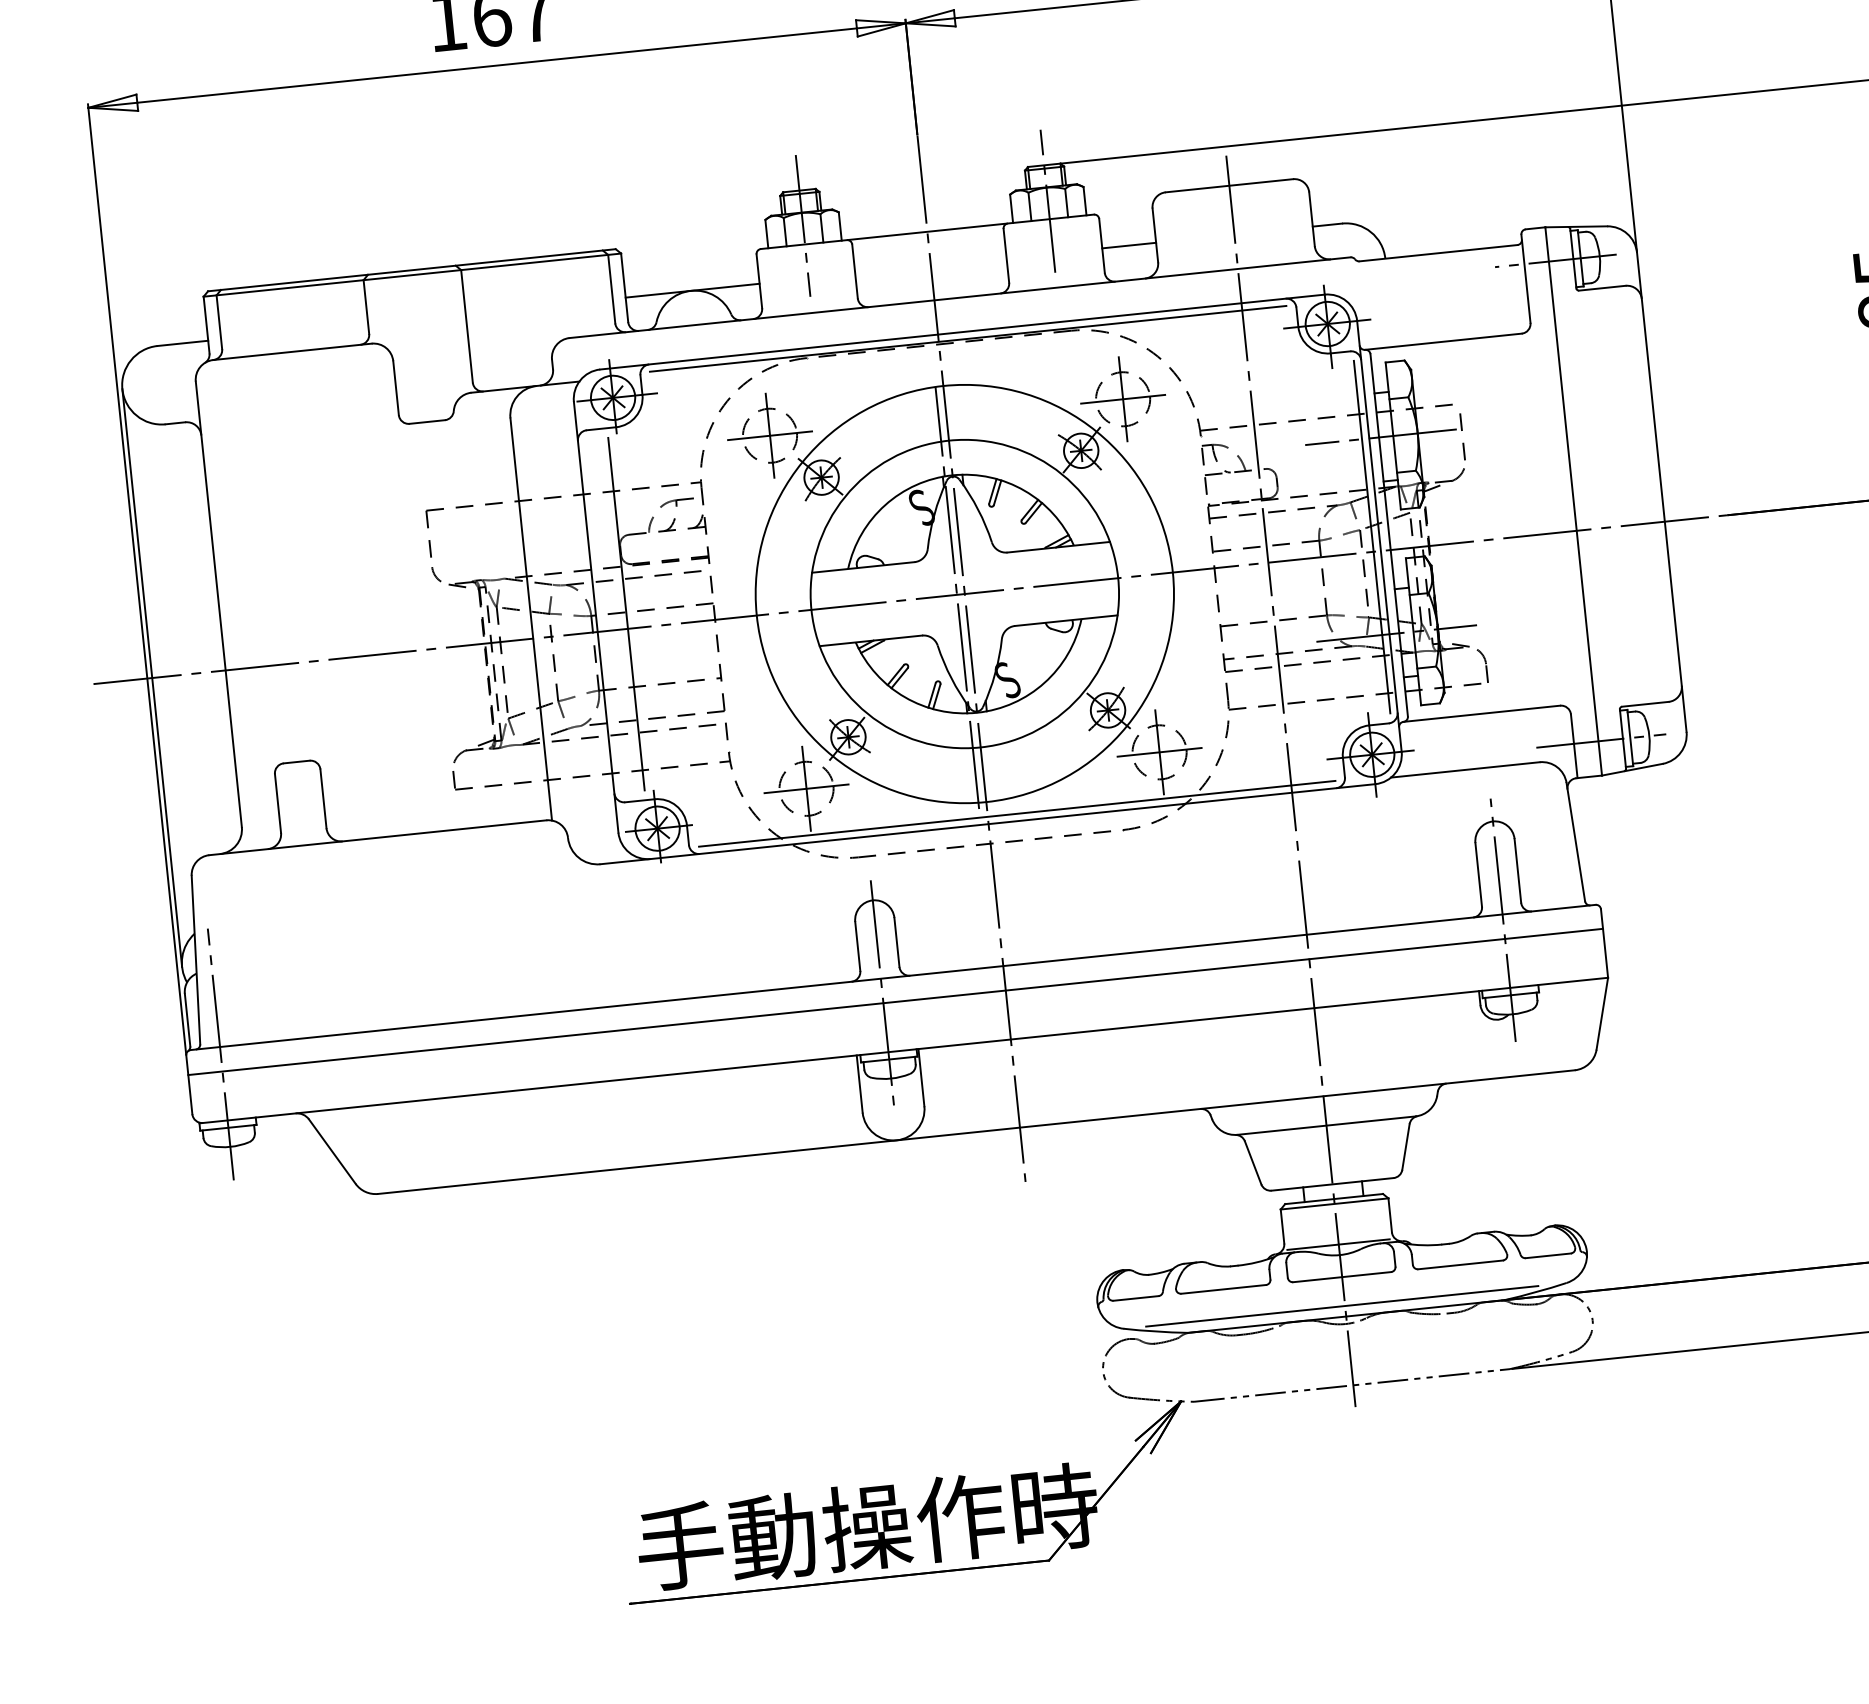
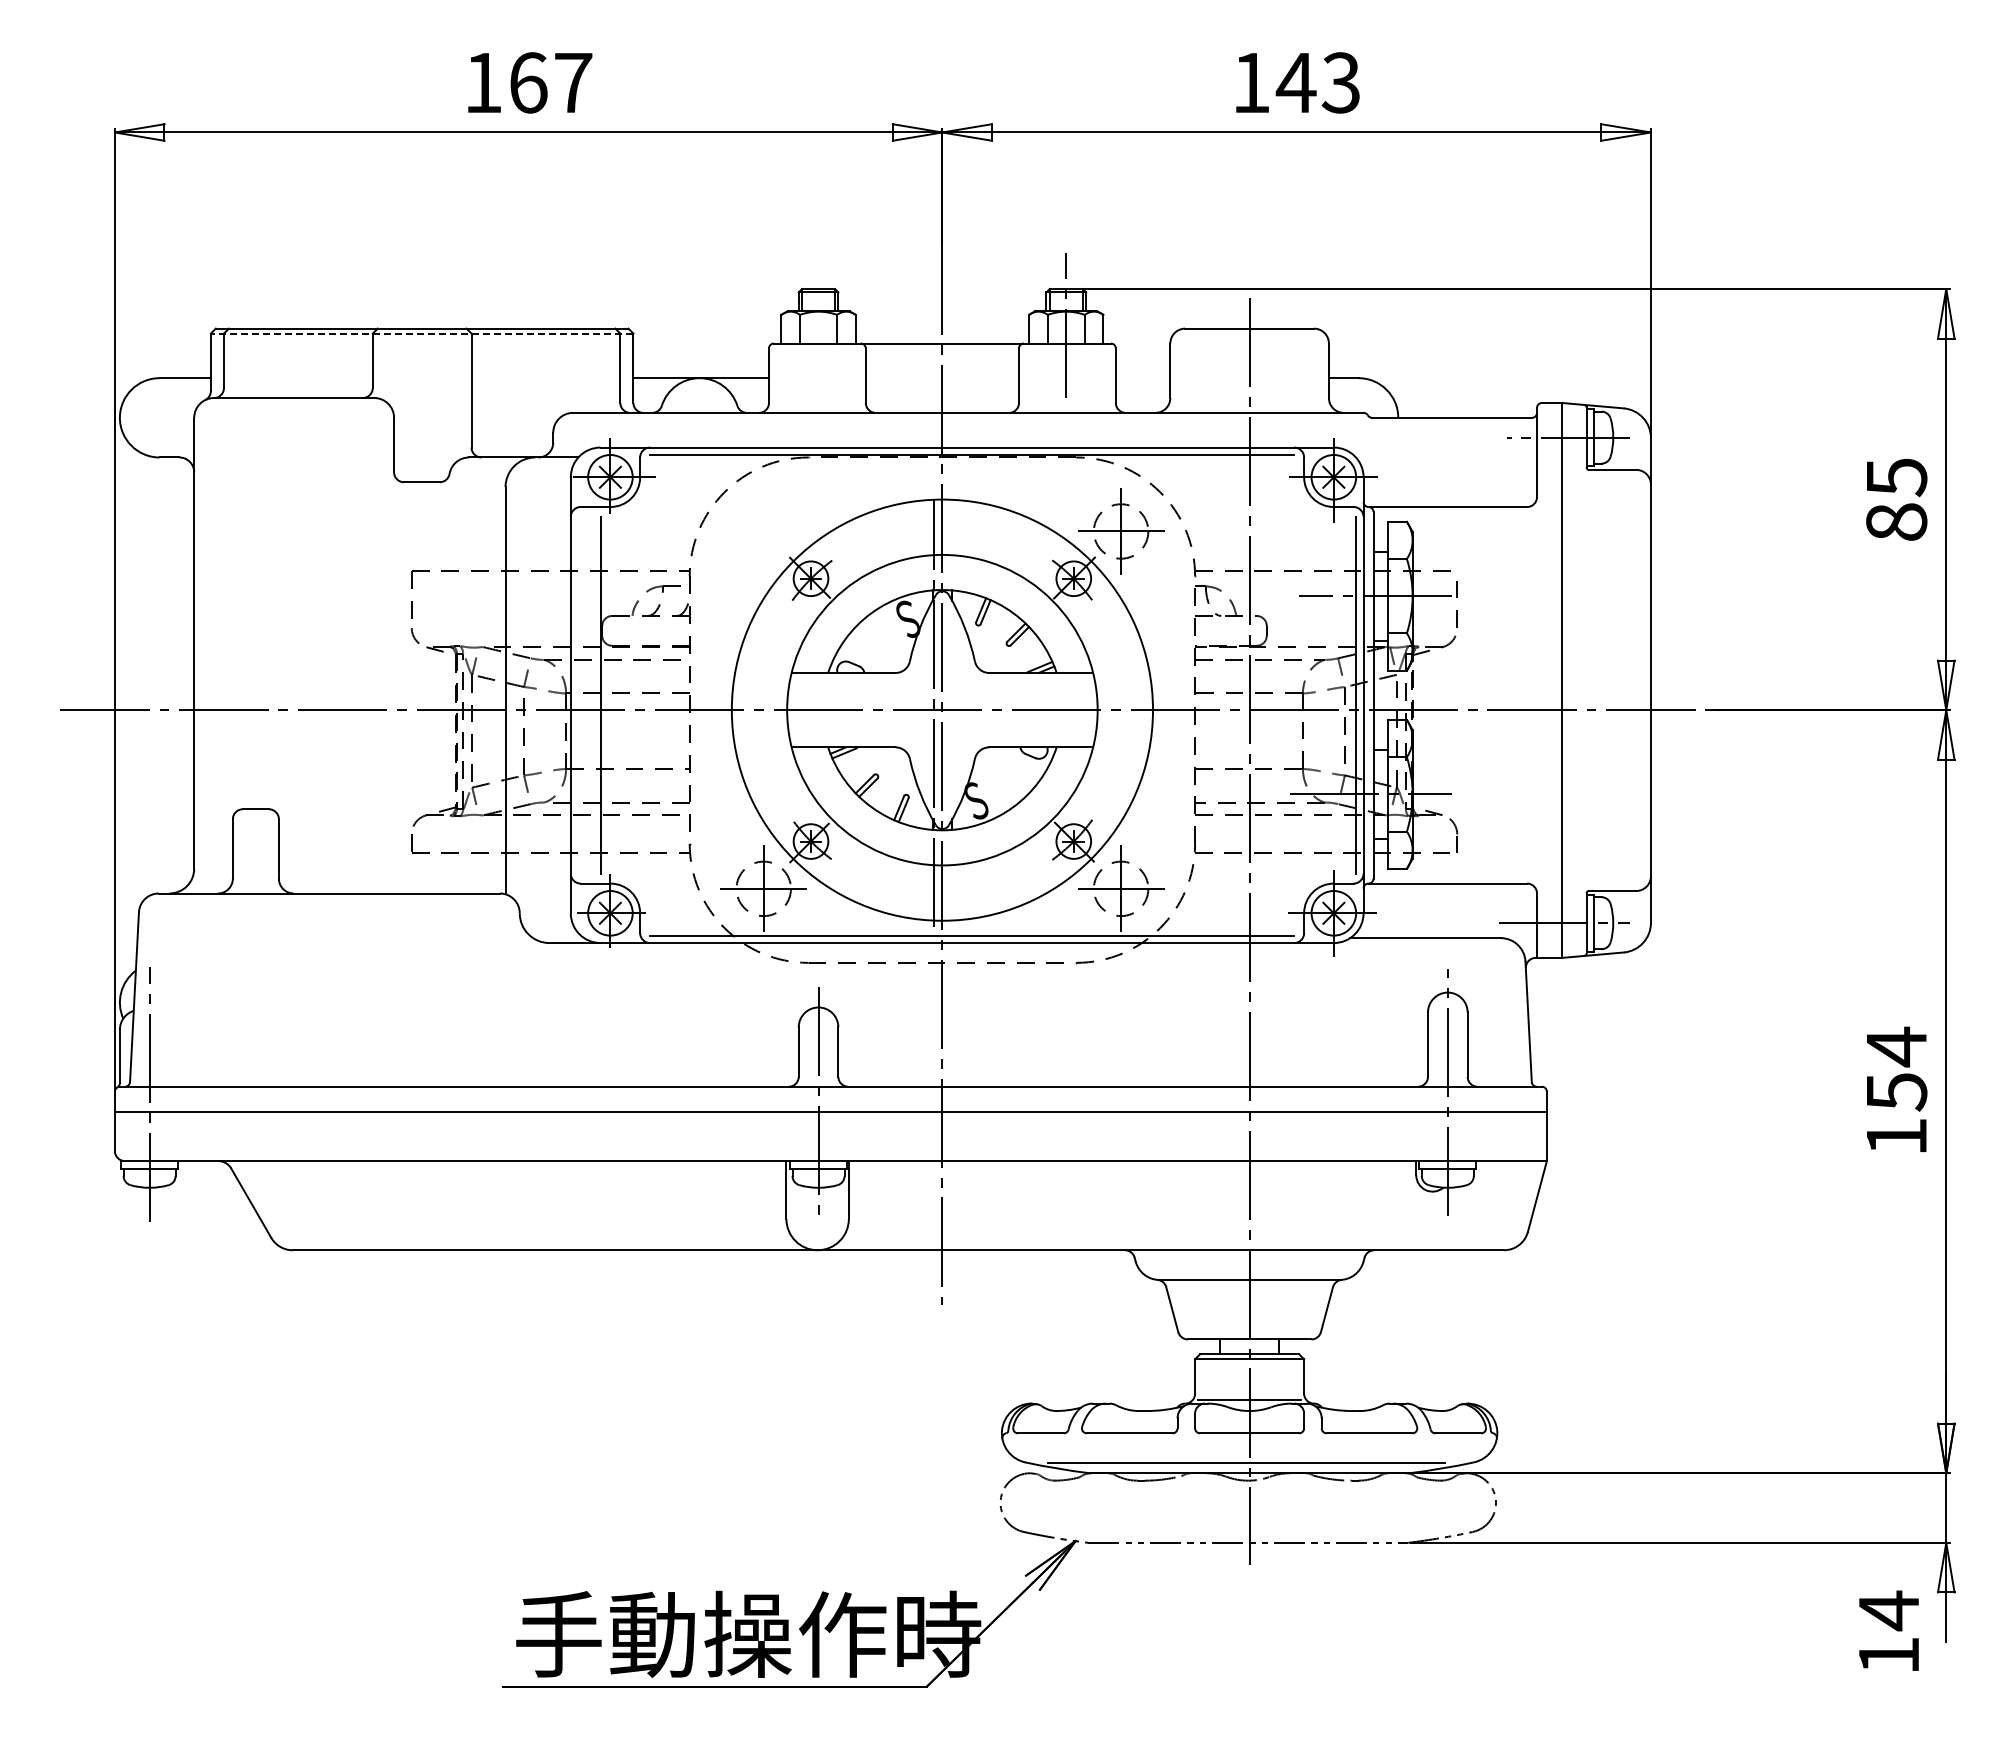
line: (803, 225) -> (818, 324), removed
line: (1128, 245) -> (1142, 378), removed
line: (411, 275) -> (421, 333), solid -> dashed
part: (769, 435) -> (763, 531), removed
line: (151, 677) -> (119, 709), removed

